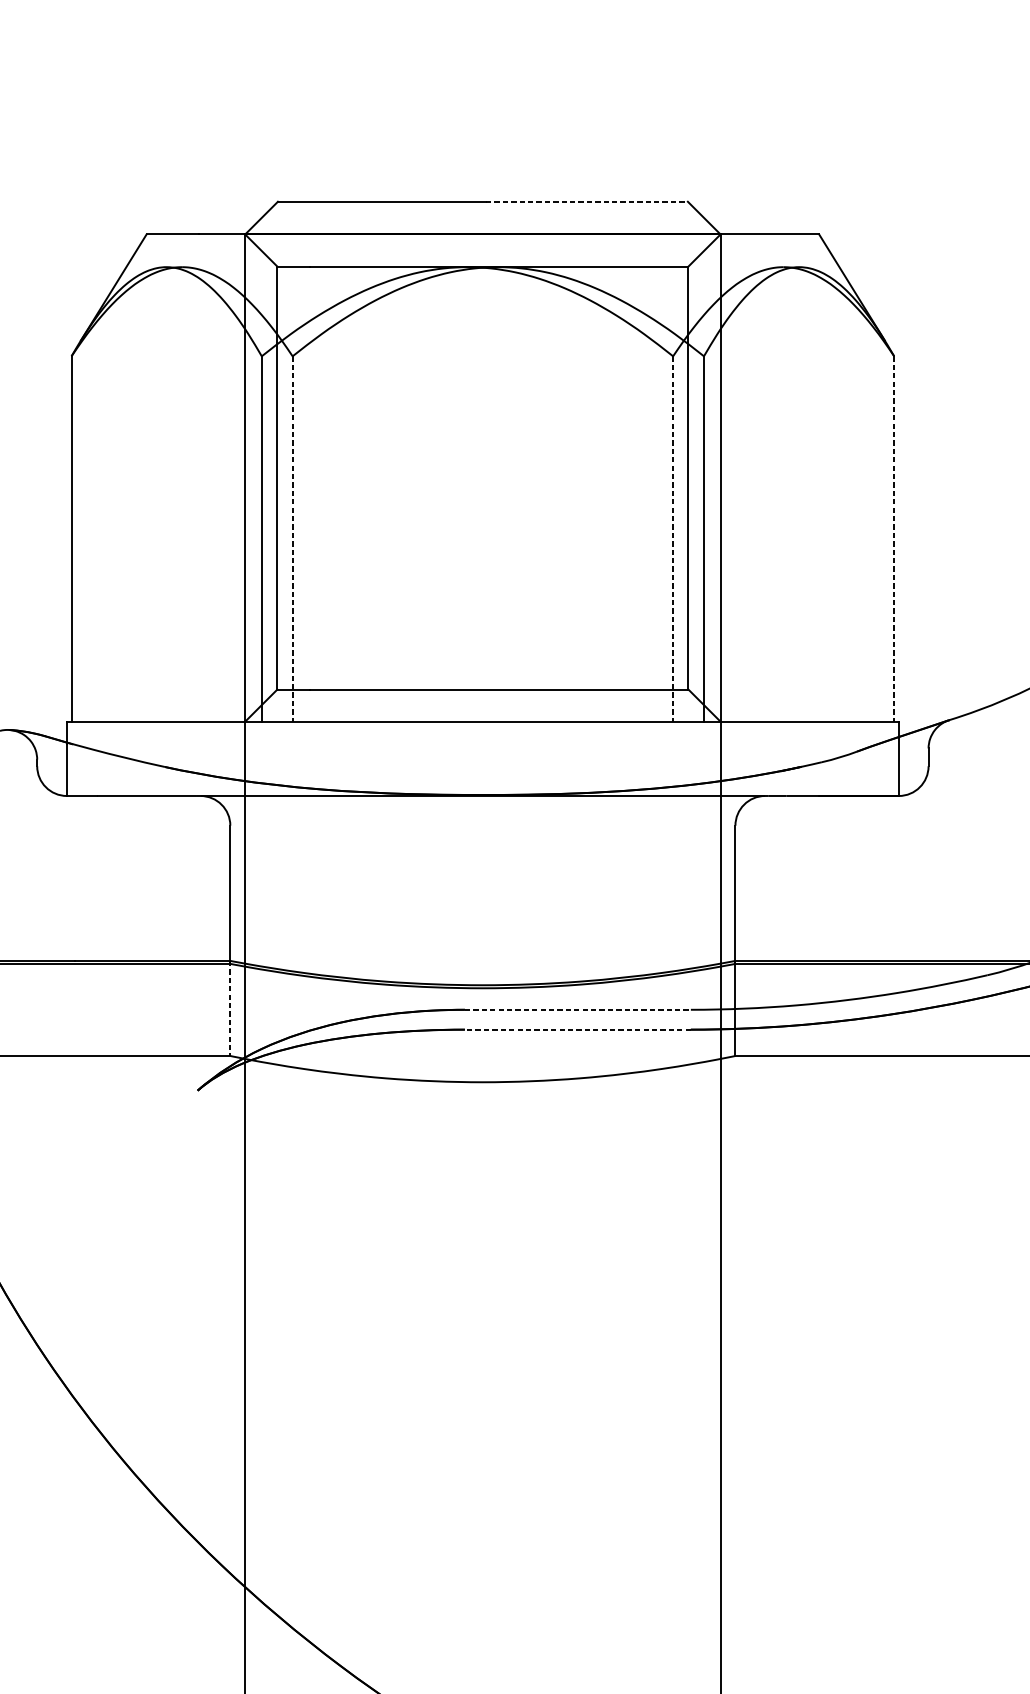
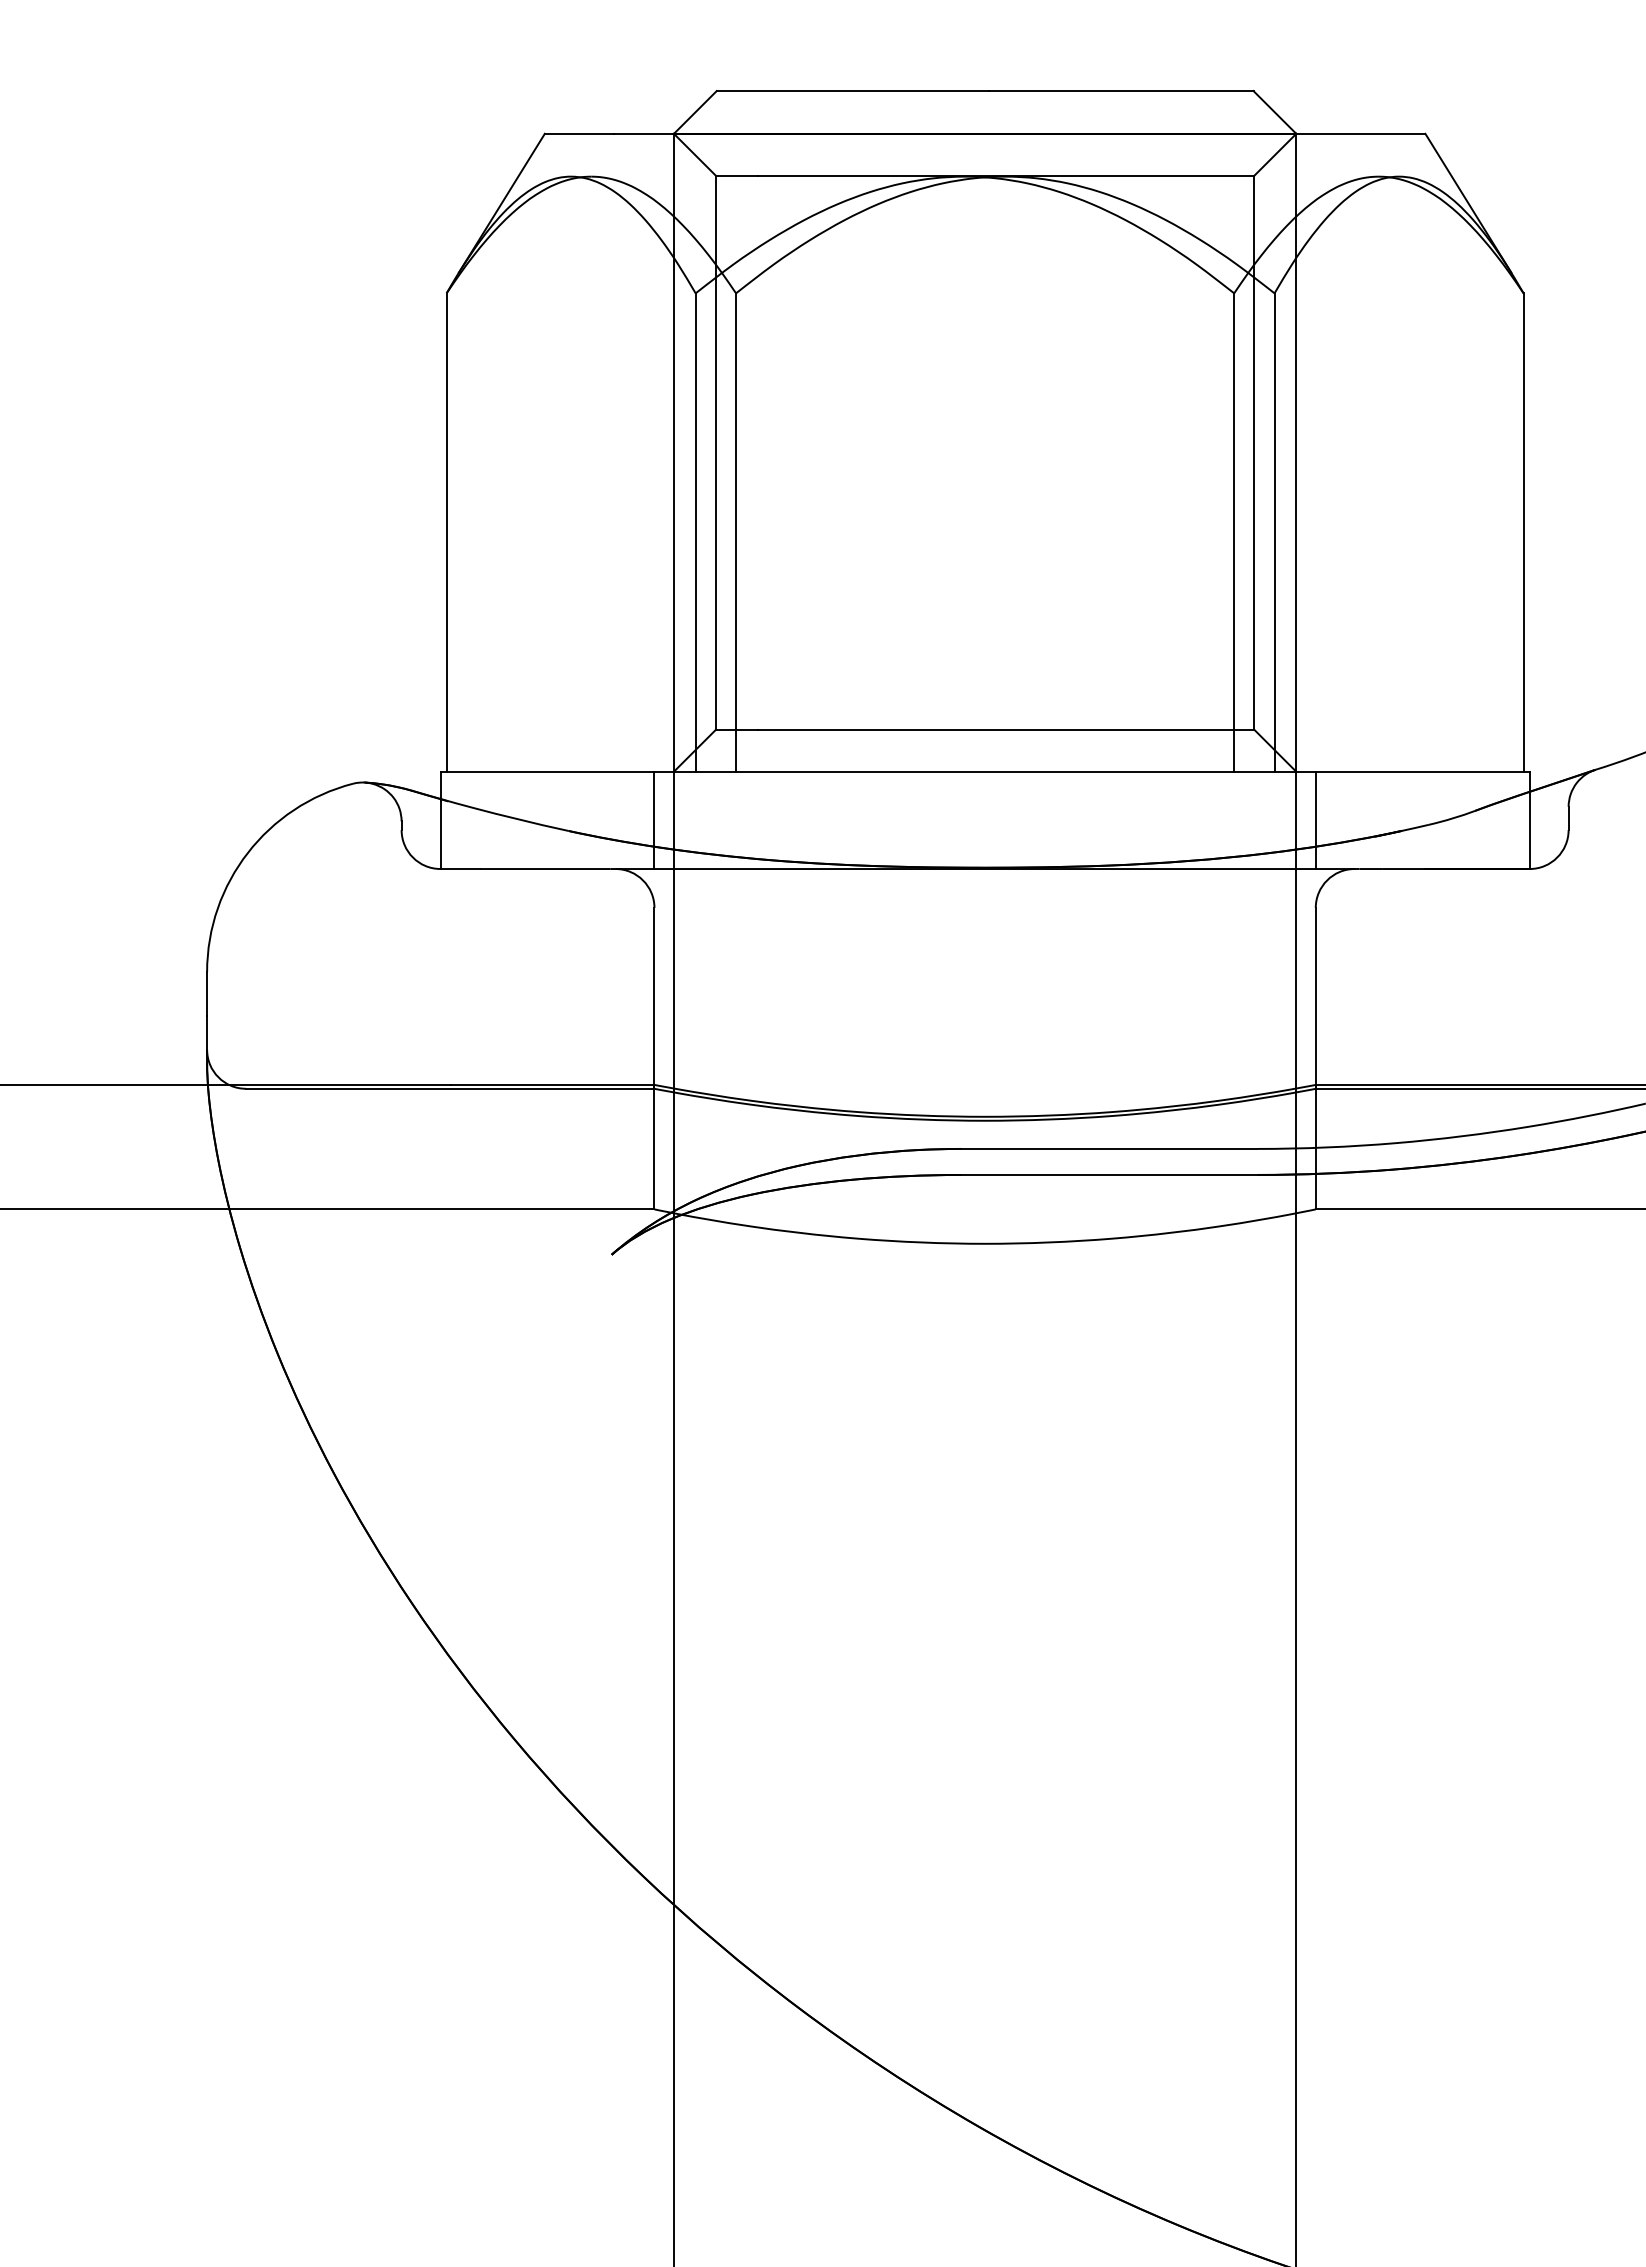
line: (587, 202) -> (1121, 91), dashed -> solid
line: (293, 539) -> (736, 533), dashed -> solid
line: (673, 539) -> (1234, 533), dashed -> solid
line: (894, 539) -> (1523, 533), dashed -> solid
line: (230, 758) -> (654, 820), added
line: (735, 758) -> (1315, 820), added
line: (230, 1008) -> (654, 1147), dashed -> solid
line: (577, 1009) -> (1109, 1148), dashed -> solid
line: (577, 1029) -> (1109, 1174), dashed -> solid

